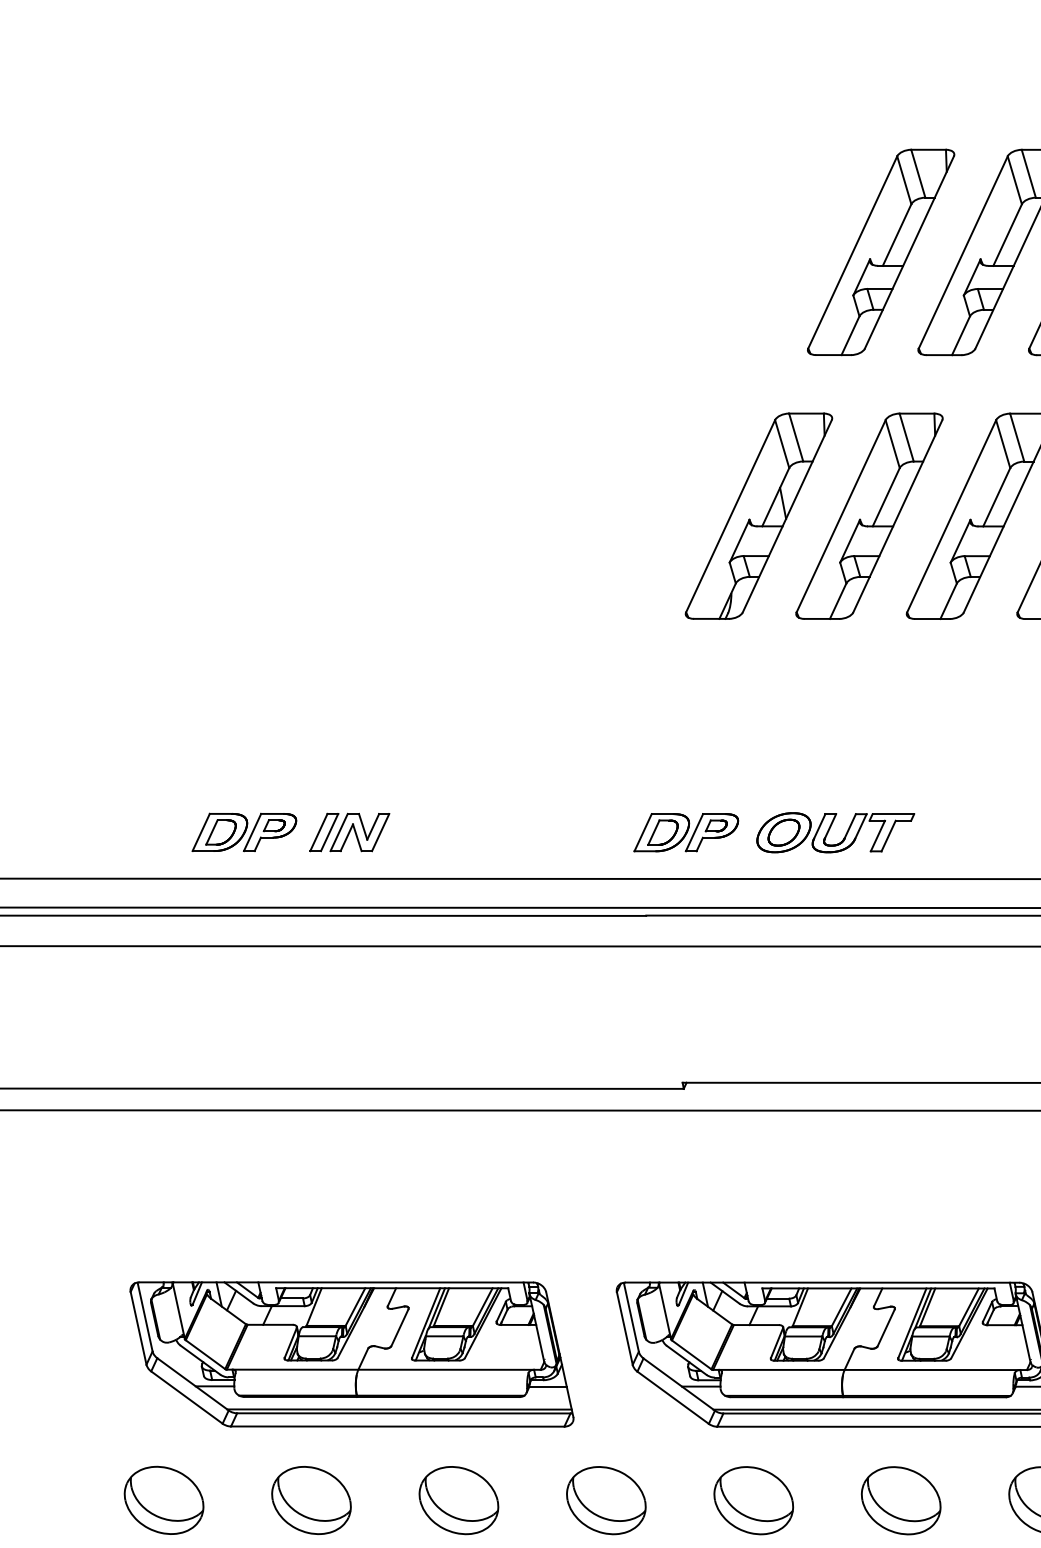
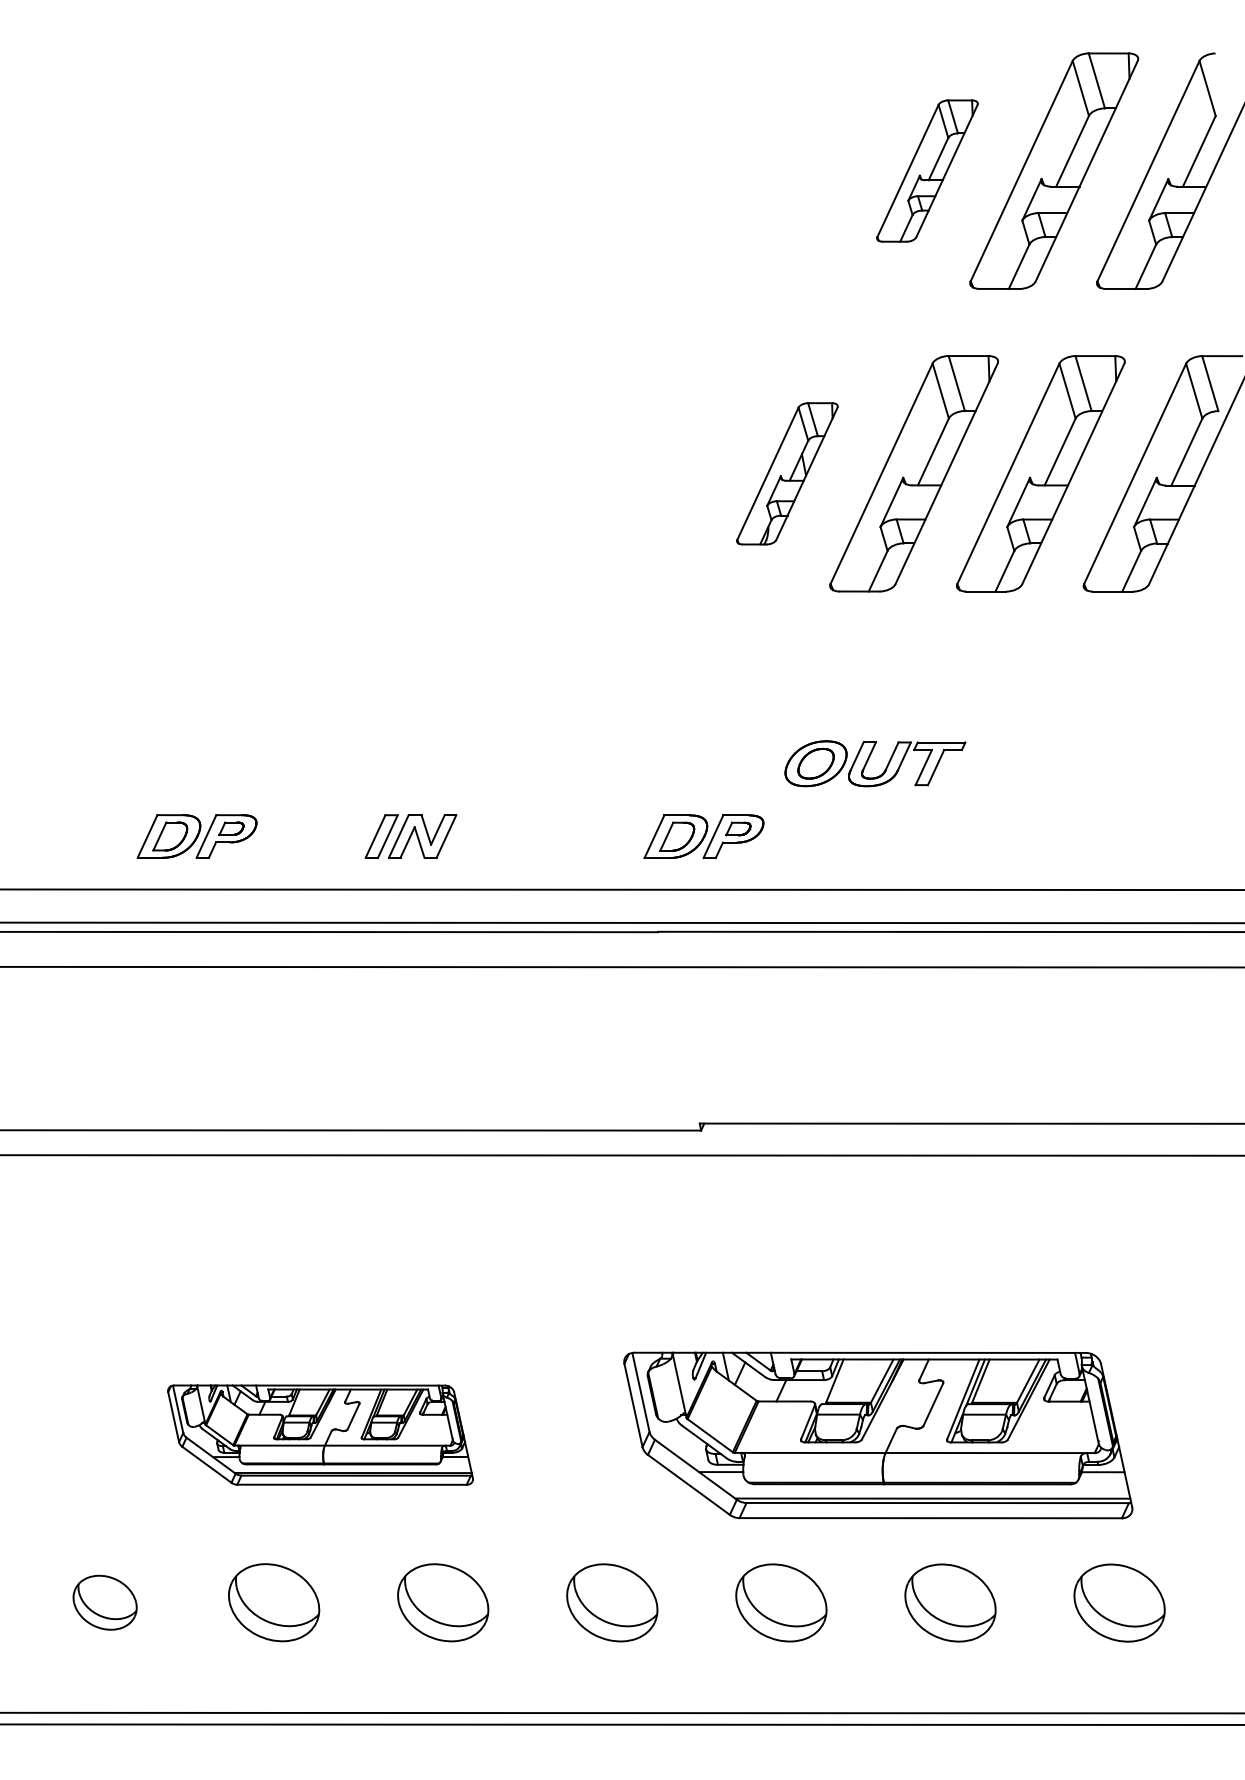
part: (881, 251) -> (927, 170), size x0.6
part: (759, 516) -> (787, 473), size x0.6
part: (829, 830) -> (868, 761), moved
part: (349, 832) -> (410, 836), moved
part: (351, 1353) -> (320, 1434), size x0.6
part: (164, 1500) -> (105, 1602), size x0.7

